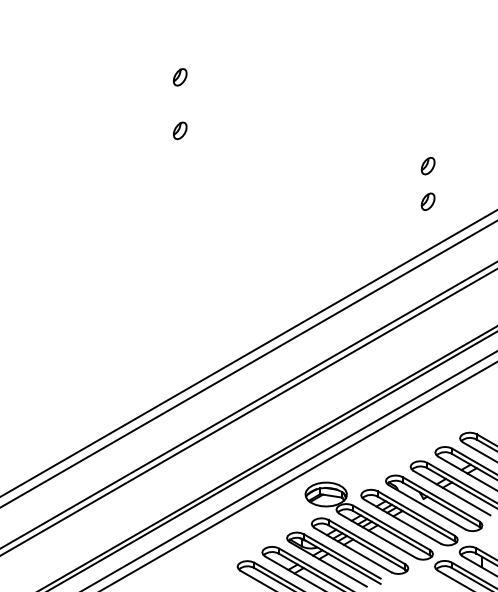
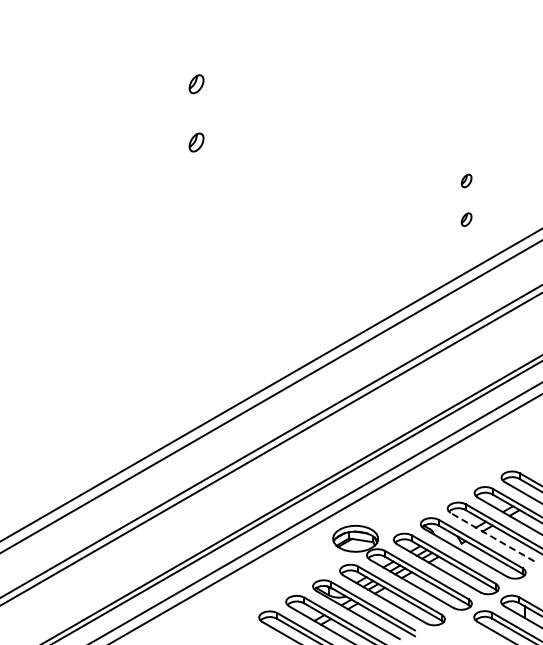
part: (427, 165) -> (466, 180), size x0.7
part: (427, 201) -> (466, 219), size x0.7
line: (451, 493) -> (492, 537), solid -> dashed

